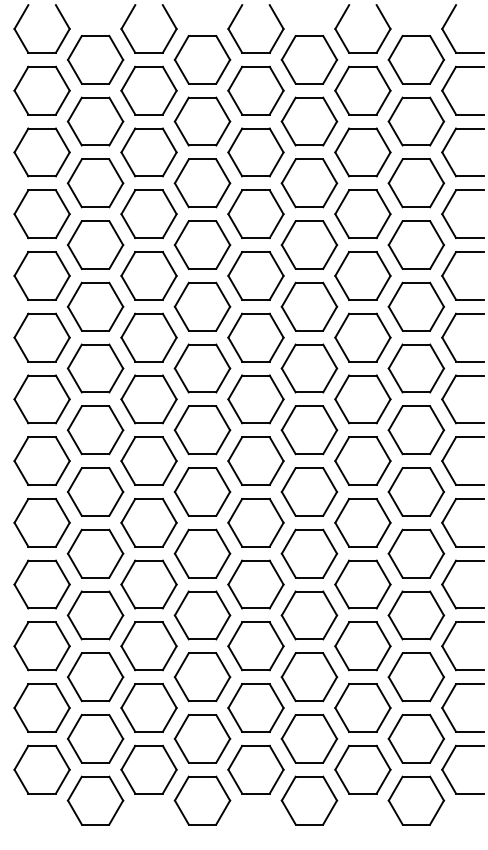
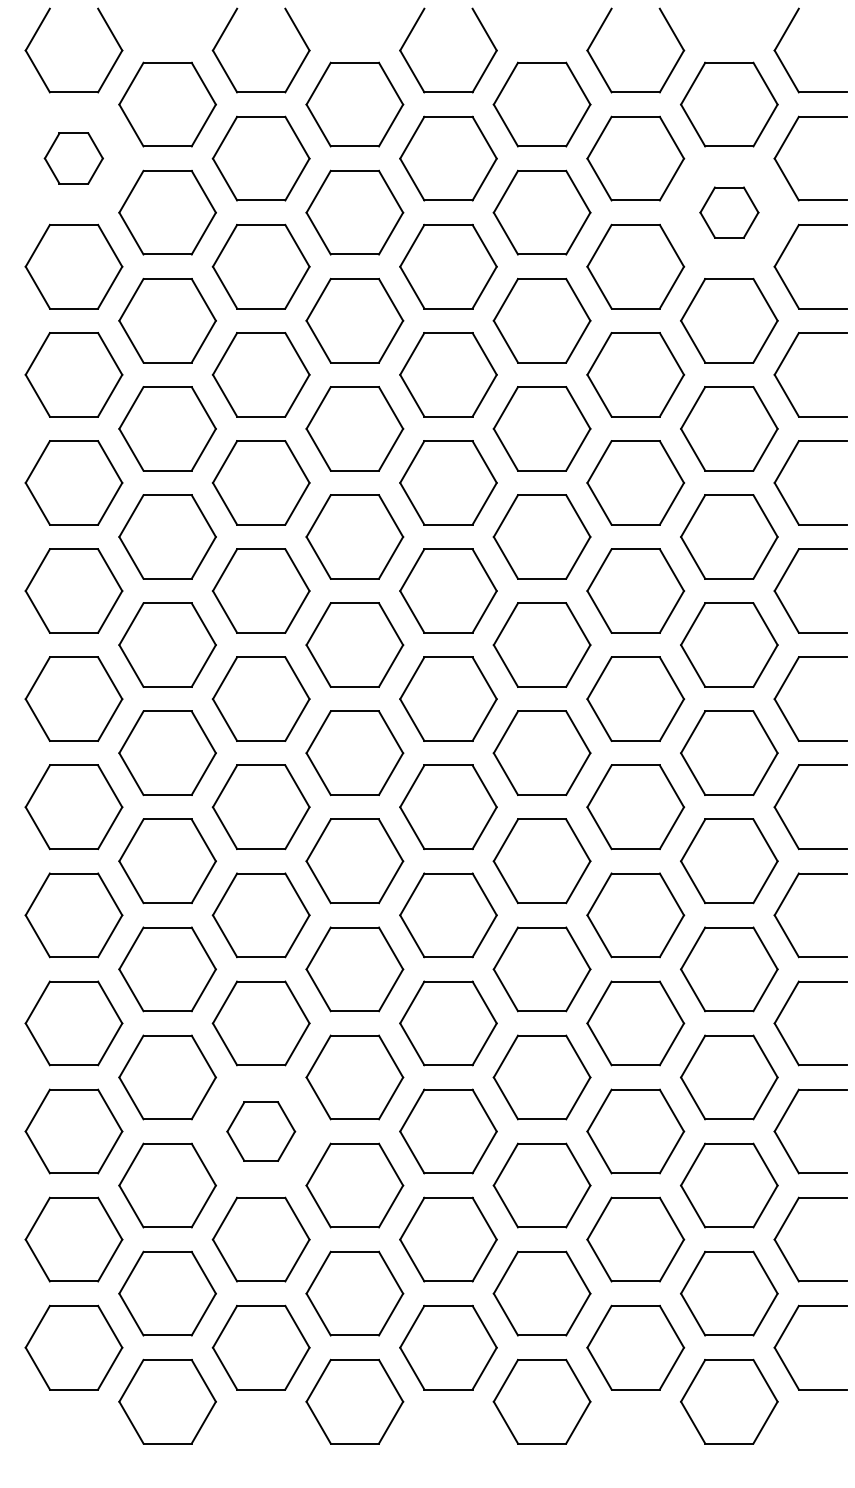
part: (41, 90) -> (72, 158), size x0.6
part: (416, 121) -> (729, 212), size x0.6
part: (148, 646) -> (260, 1131), size x0.7

